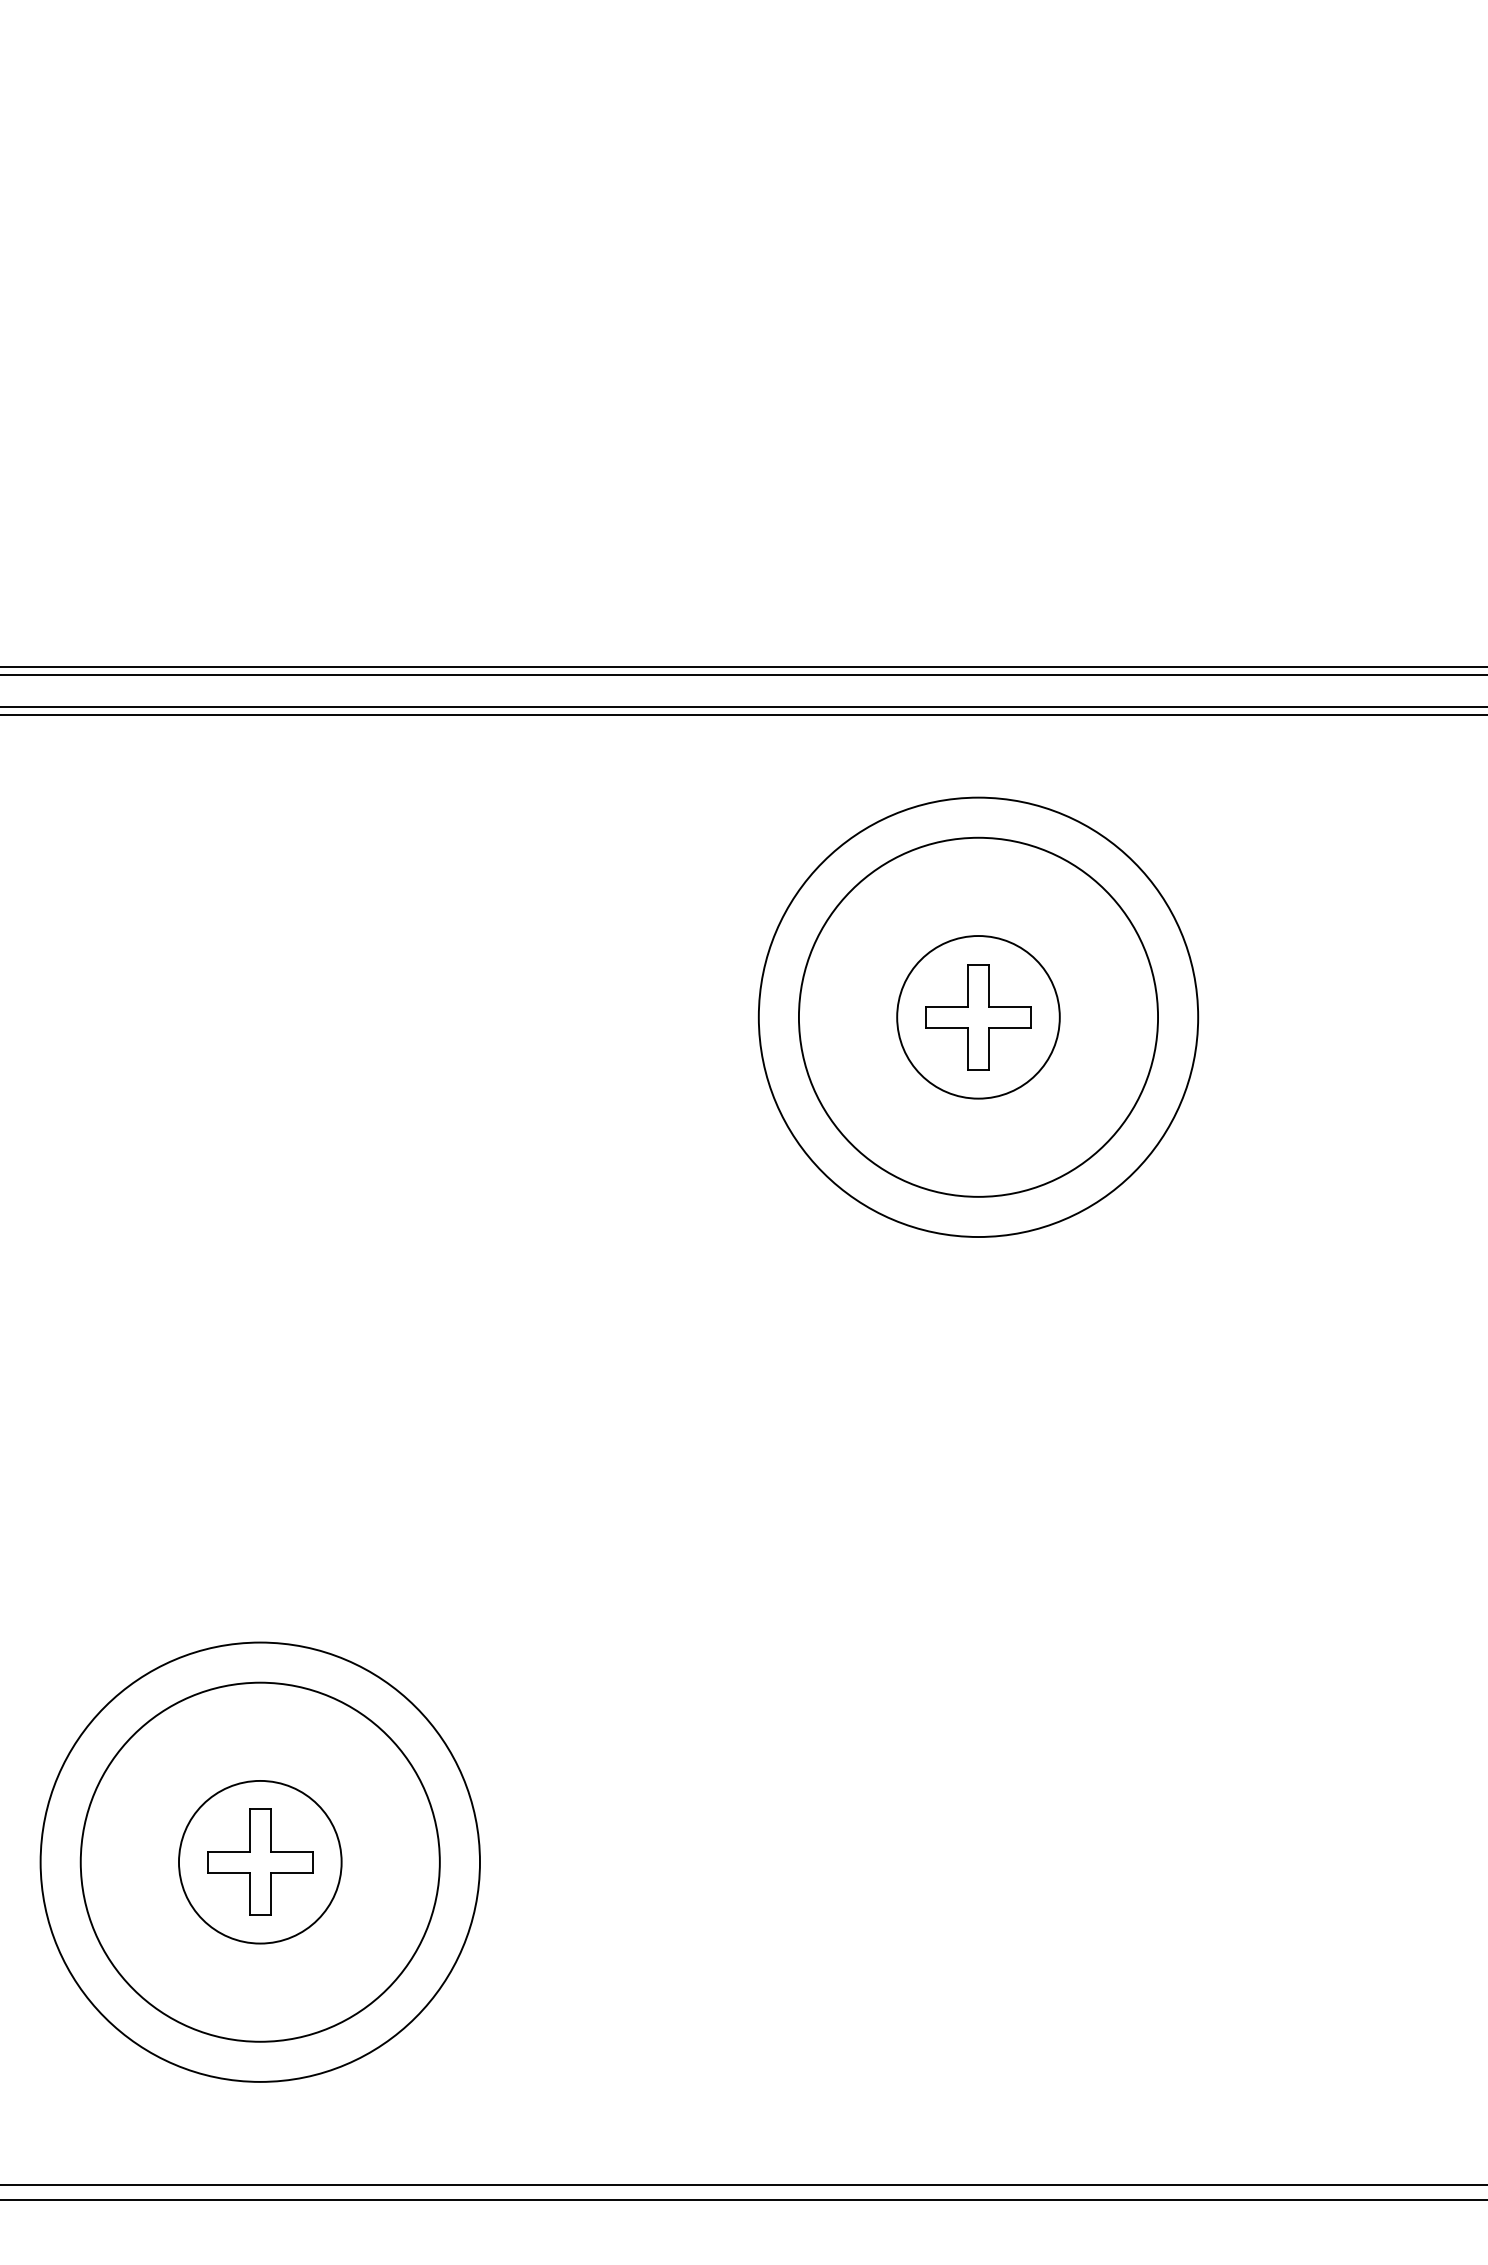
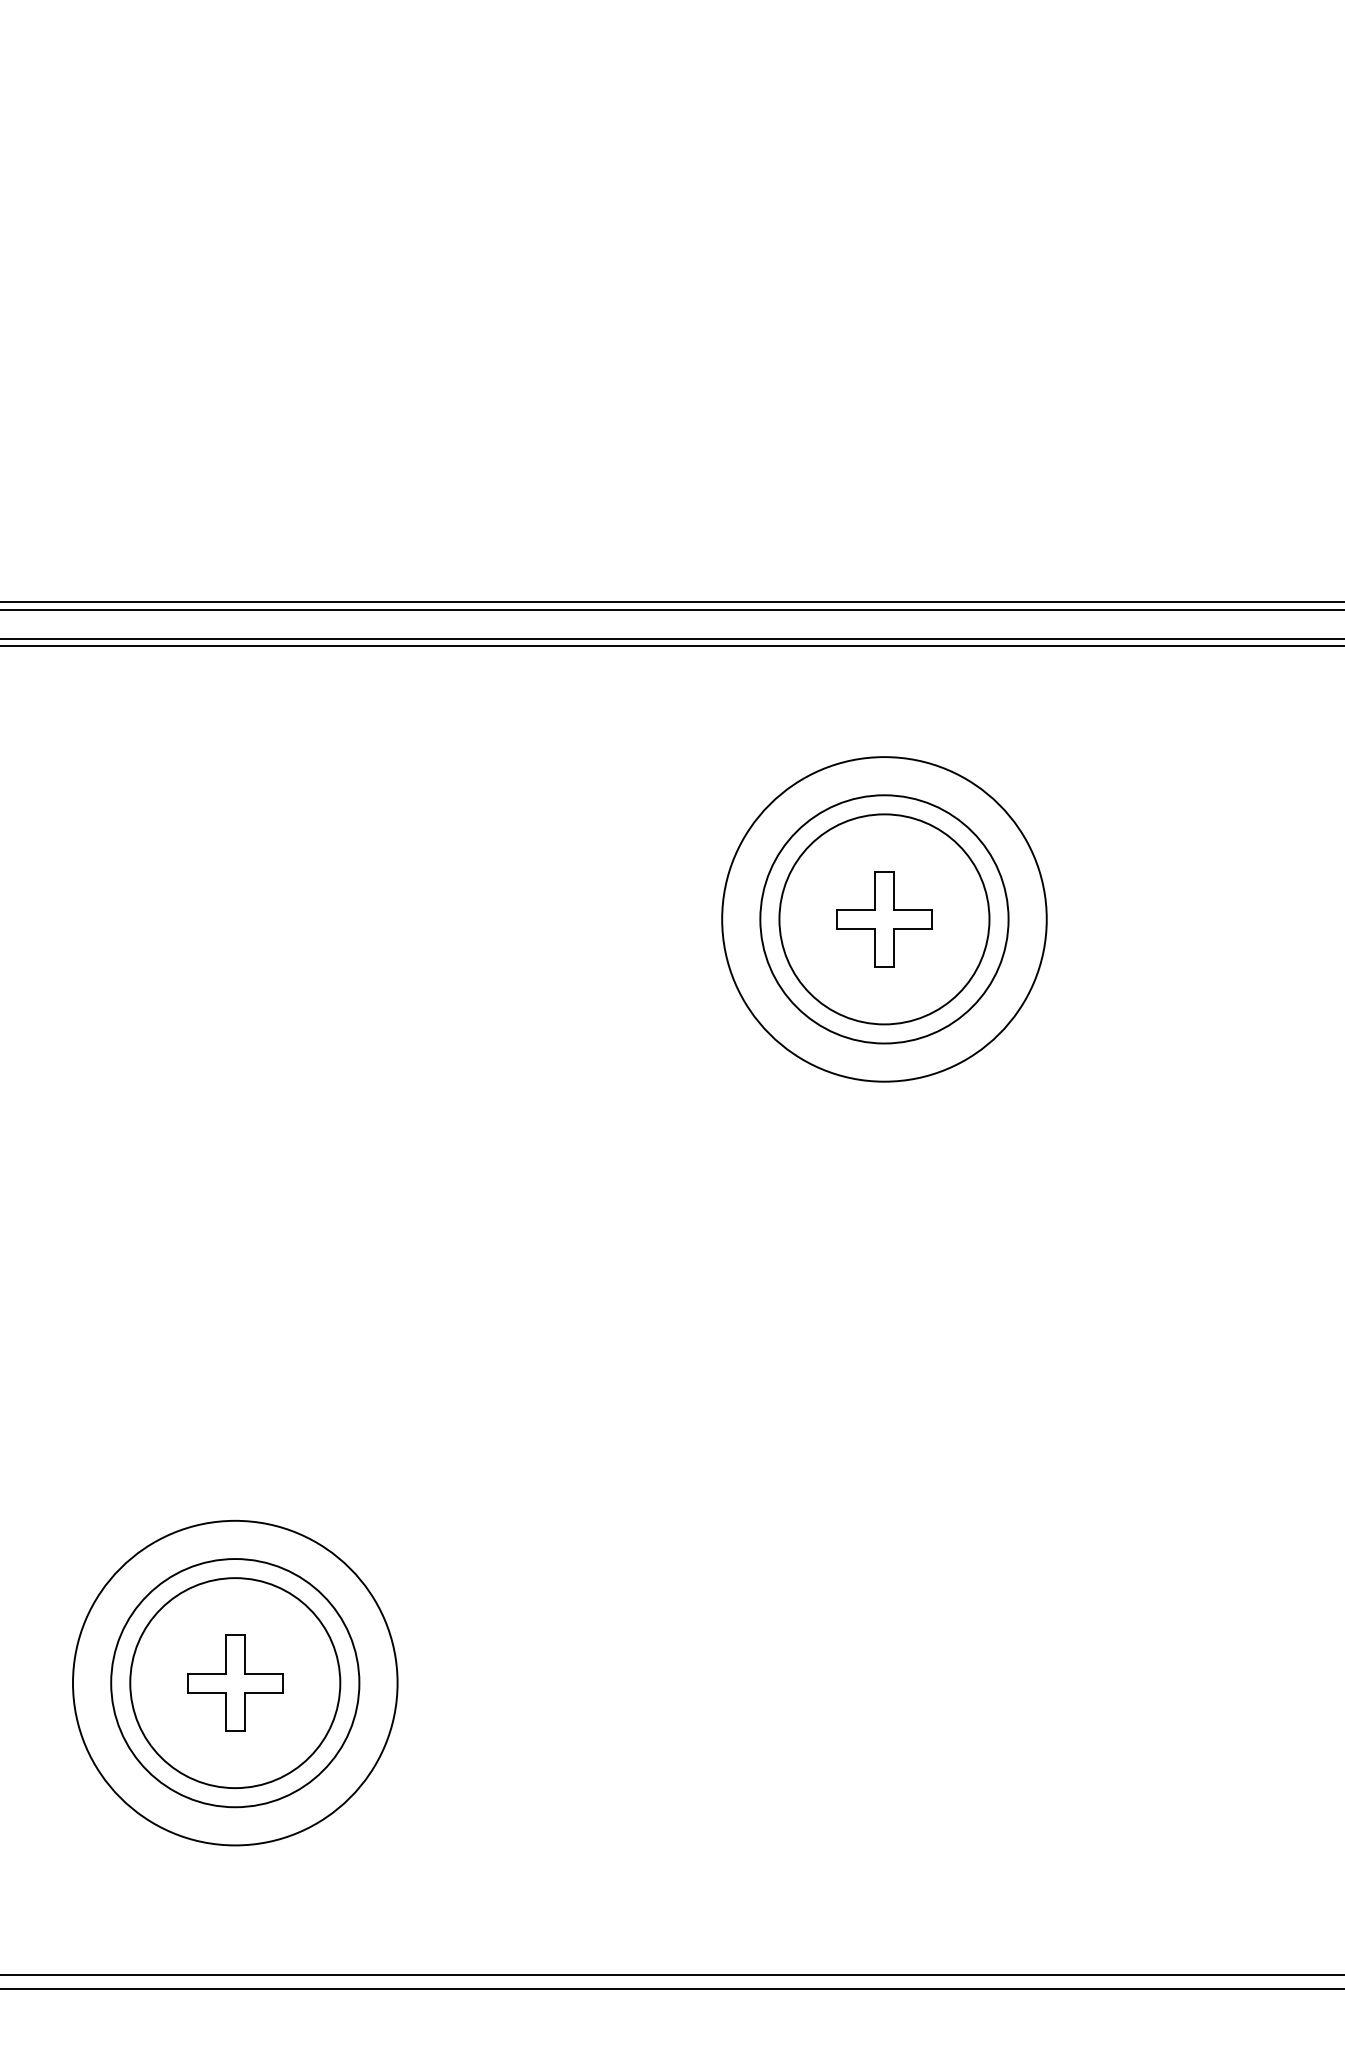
circle: (978, 1017) -> (884, 919), size x0.62
circle: (978, 1017) -> (884, 919), size x1.43
circle: (260, 1862) -> (235, 1683), size x0.62
circle: (260, 1862) -> (235, 1683), size x1.43

